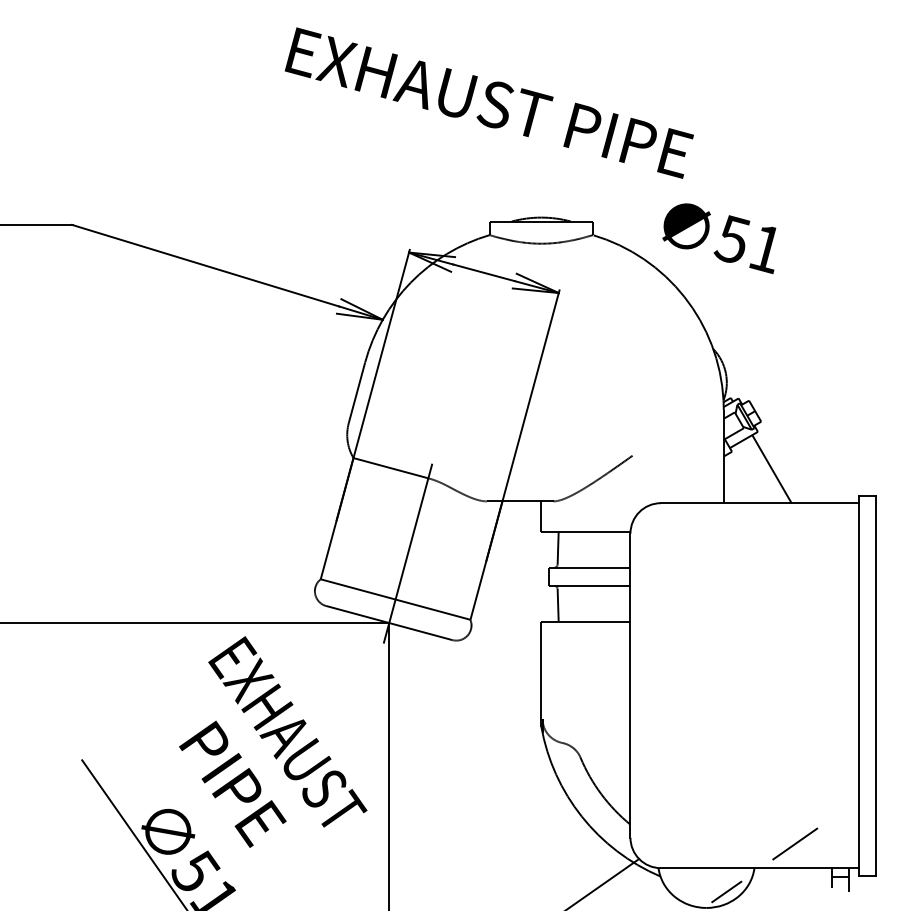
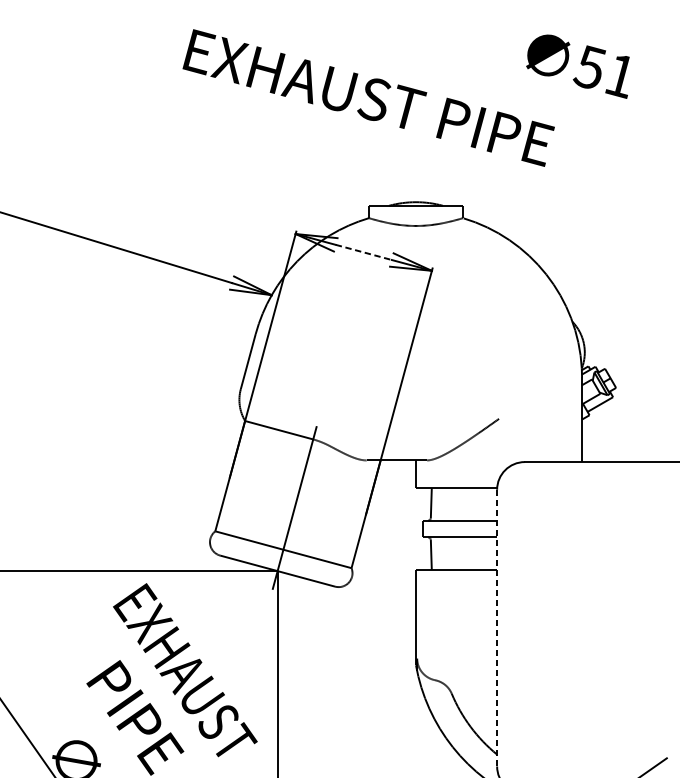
text: (719, 238) -> (578, 66), moved
line: (483, 272) -> (363, 252), solid -> dashed
line: (771, 469) -> (625, 431), removed
line: (630, 685) -> (497, 627), solid -> dashed

